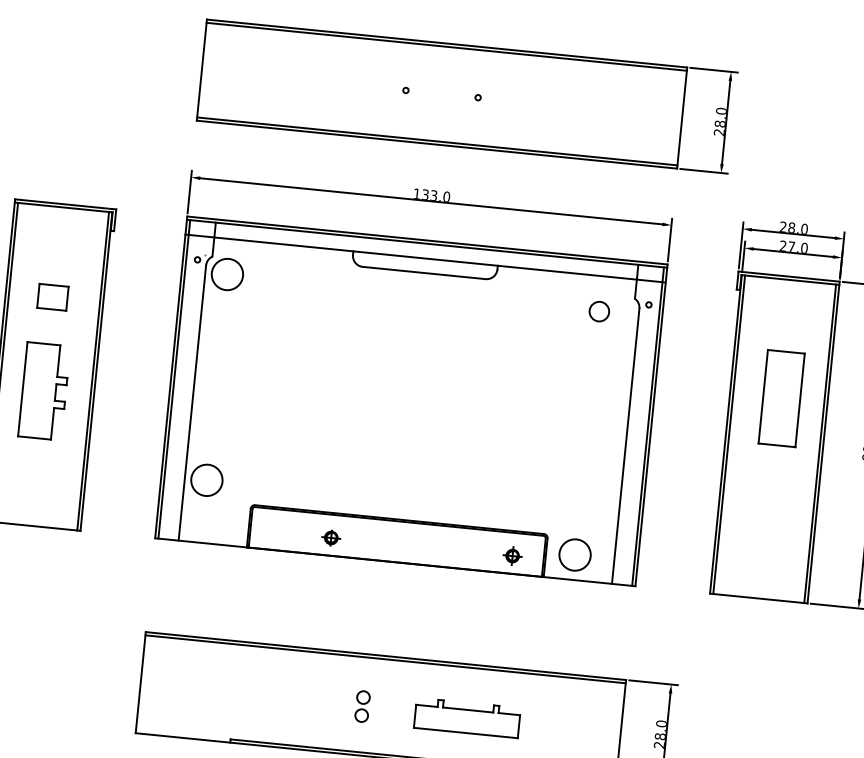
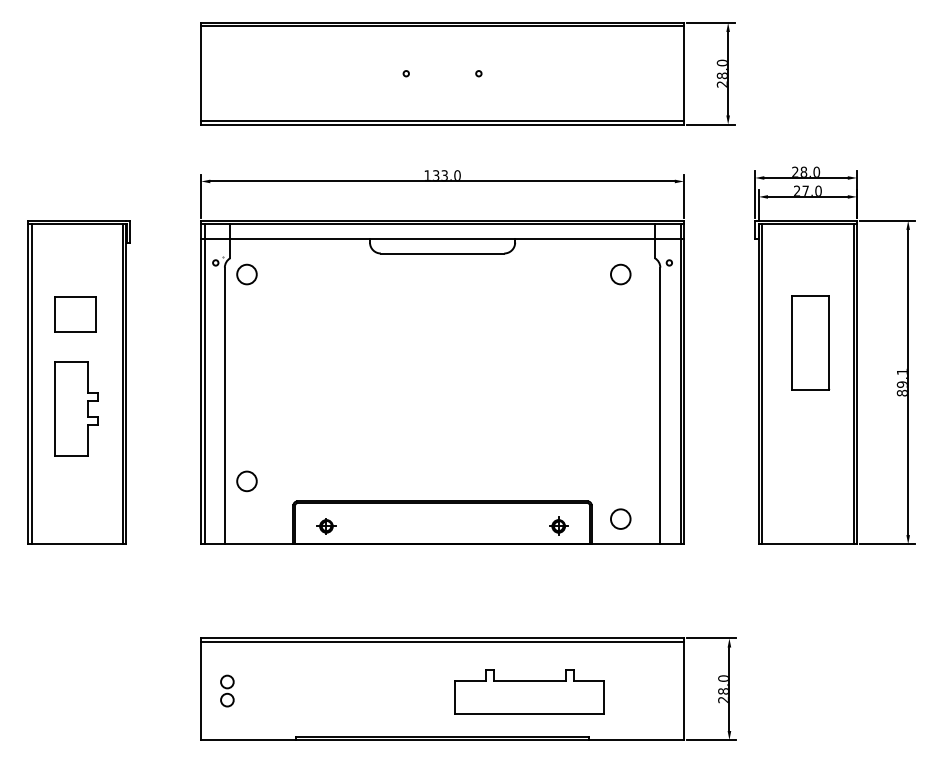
circle: (226, 274) -> (246, 274), size x0.62
part: (52, 297) -> (75, 314), size x1.43
circle: (206, 480) -> (246, 481), size x0.62
part: (331, 538) -> (326, 526), moved
circle: (574, 554) -> (620, 518), size x0.62
part: (362, 706) -> (227, 690), moved
part: (467, 717) -> (529, 691), size x1.43

